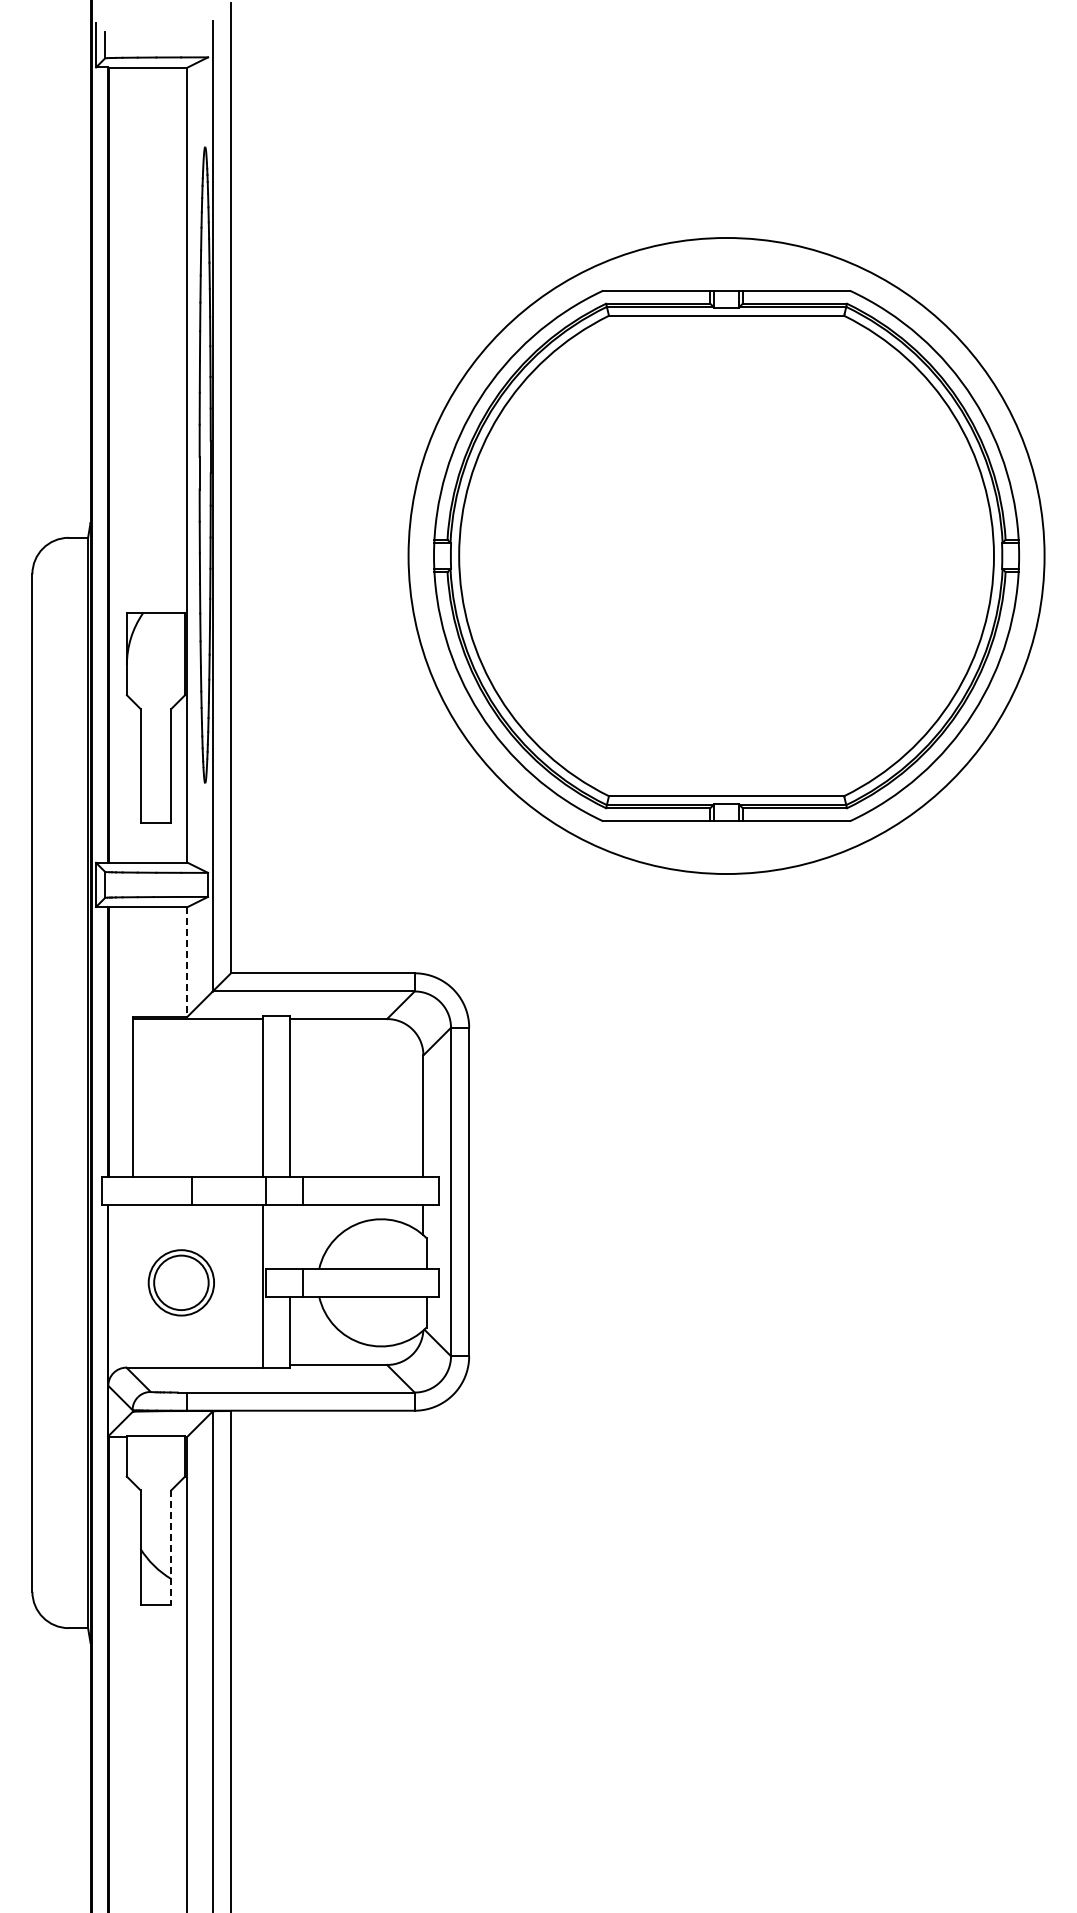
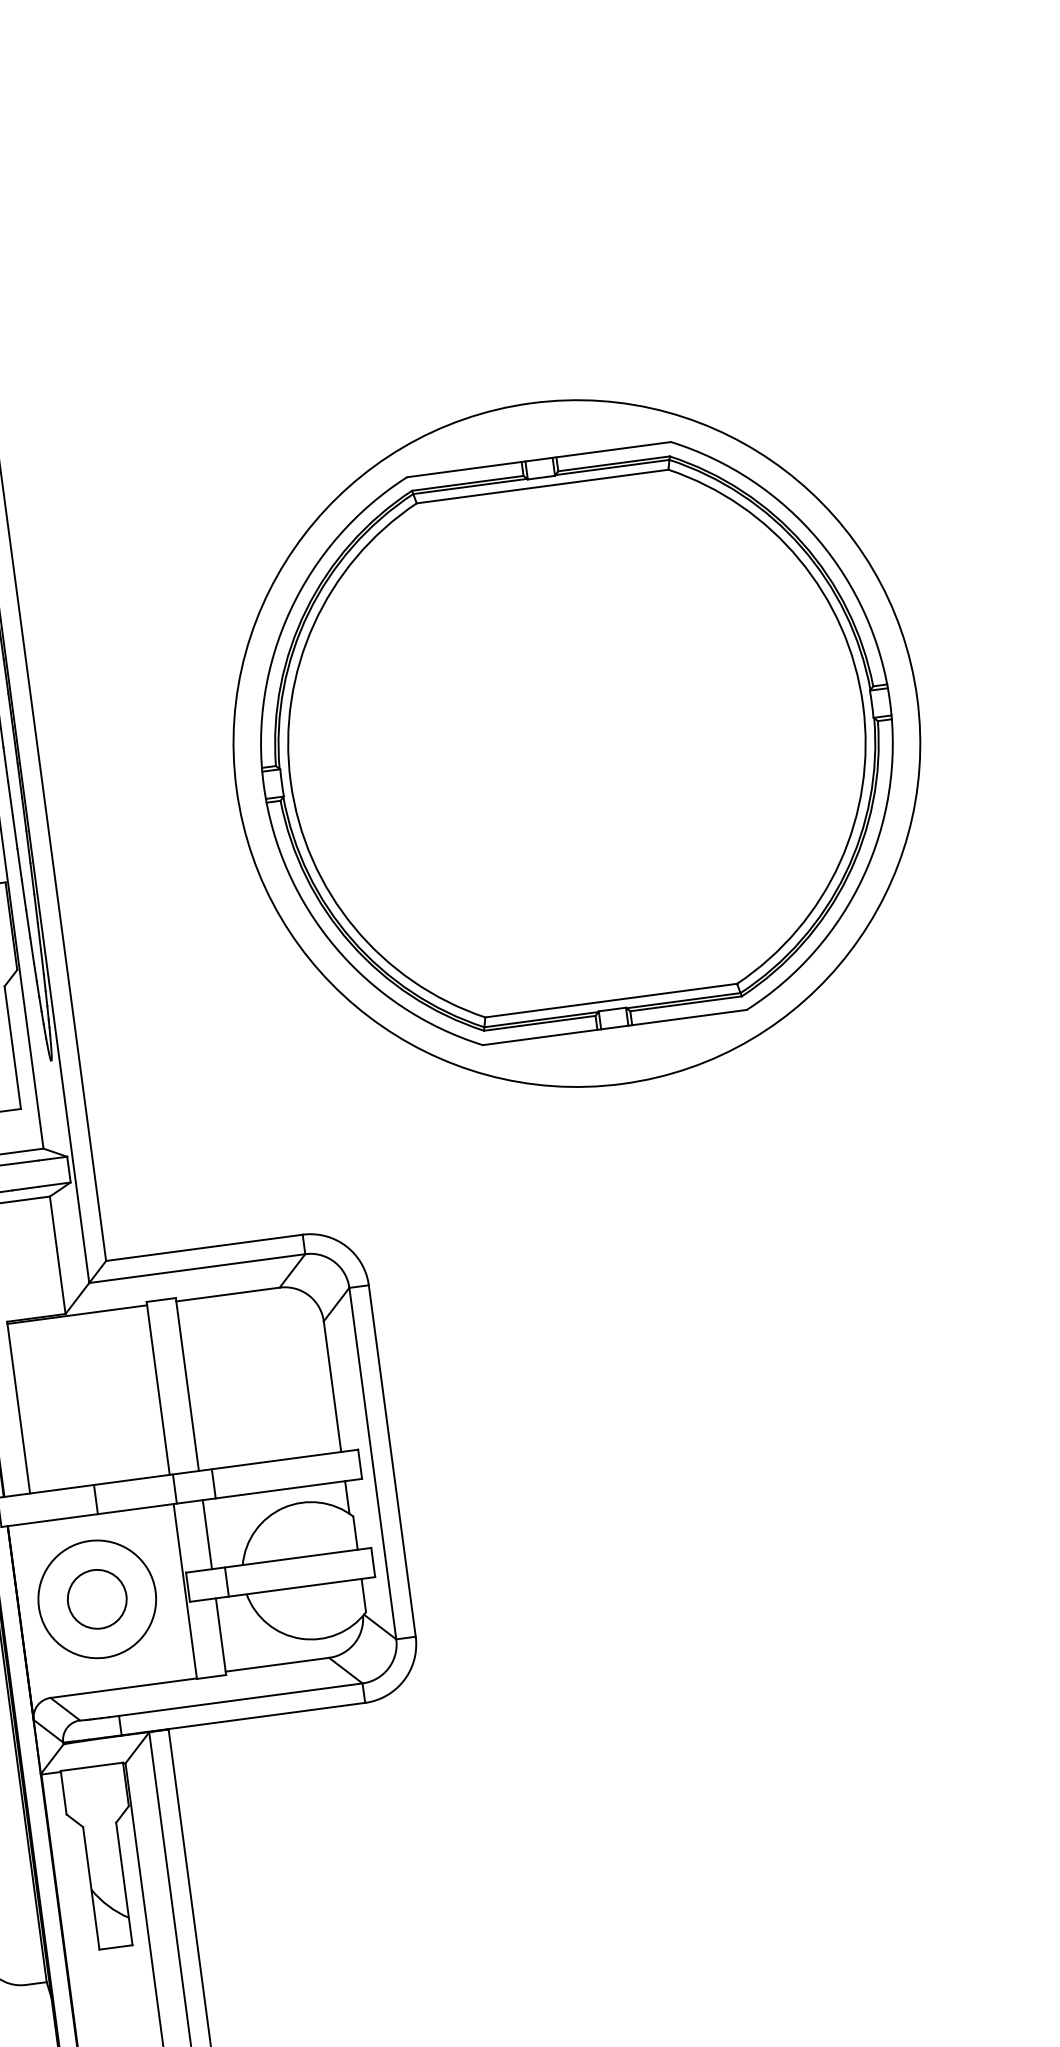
line: (187, 962) -> (58, 1255), dashed -> solid
line: (290, 1236) -> (207, 1534), added
circle: (180, 1282) -> (96, 1599), size x1.67
line: (171, 1547) -> (124, 1883), dashed -> solid

